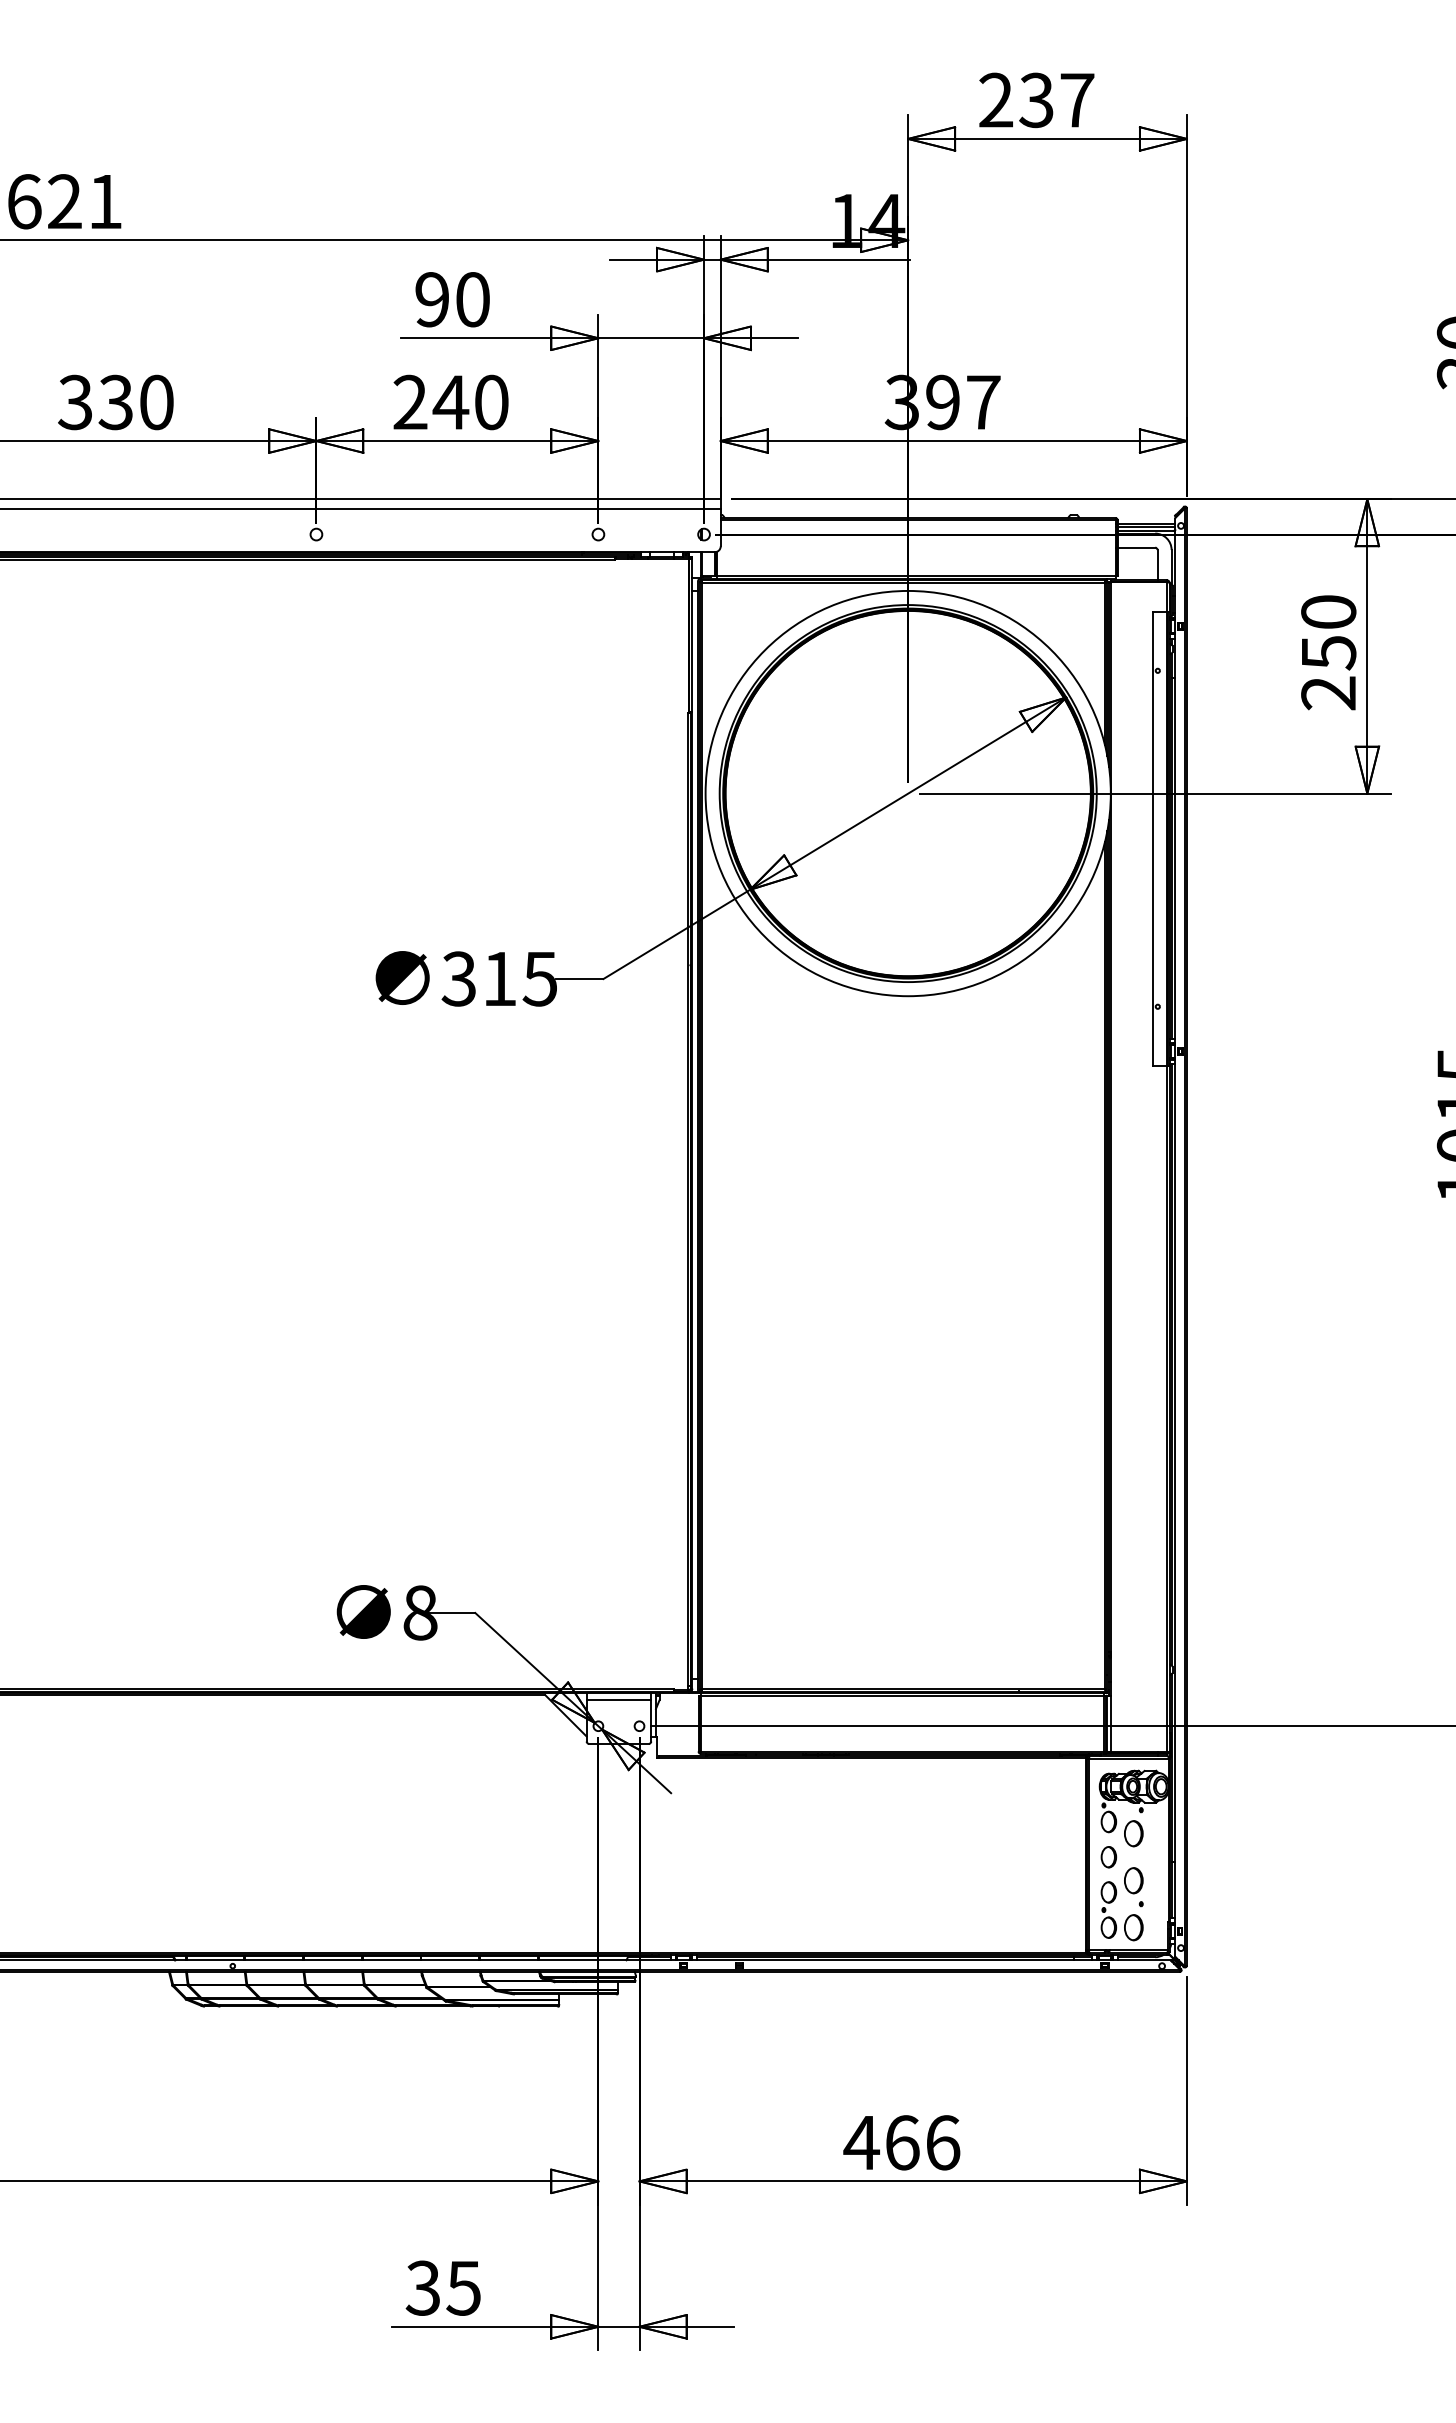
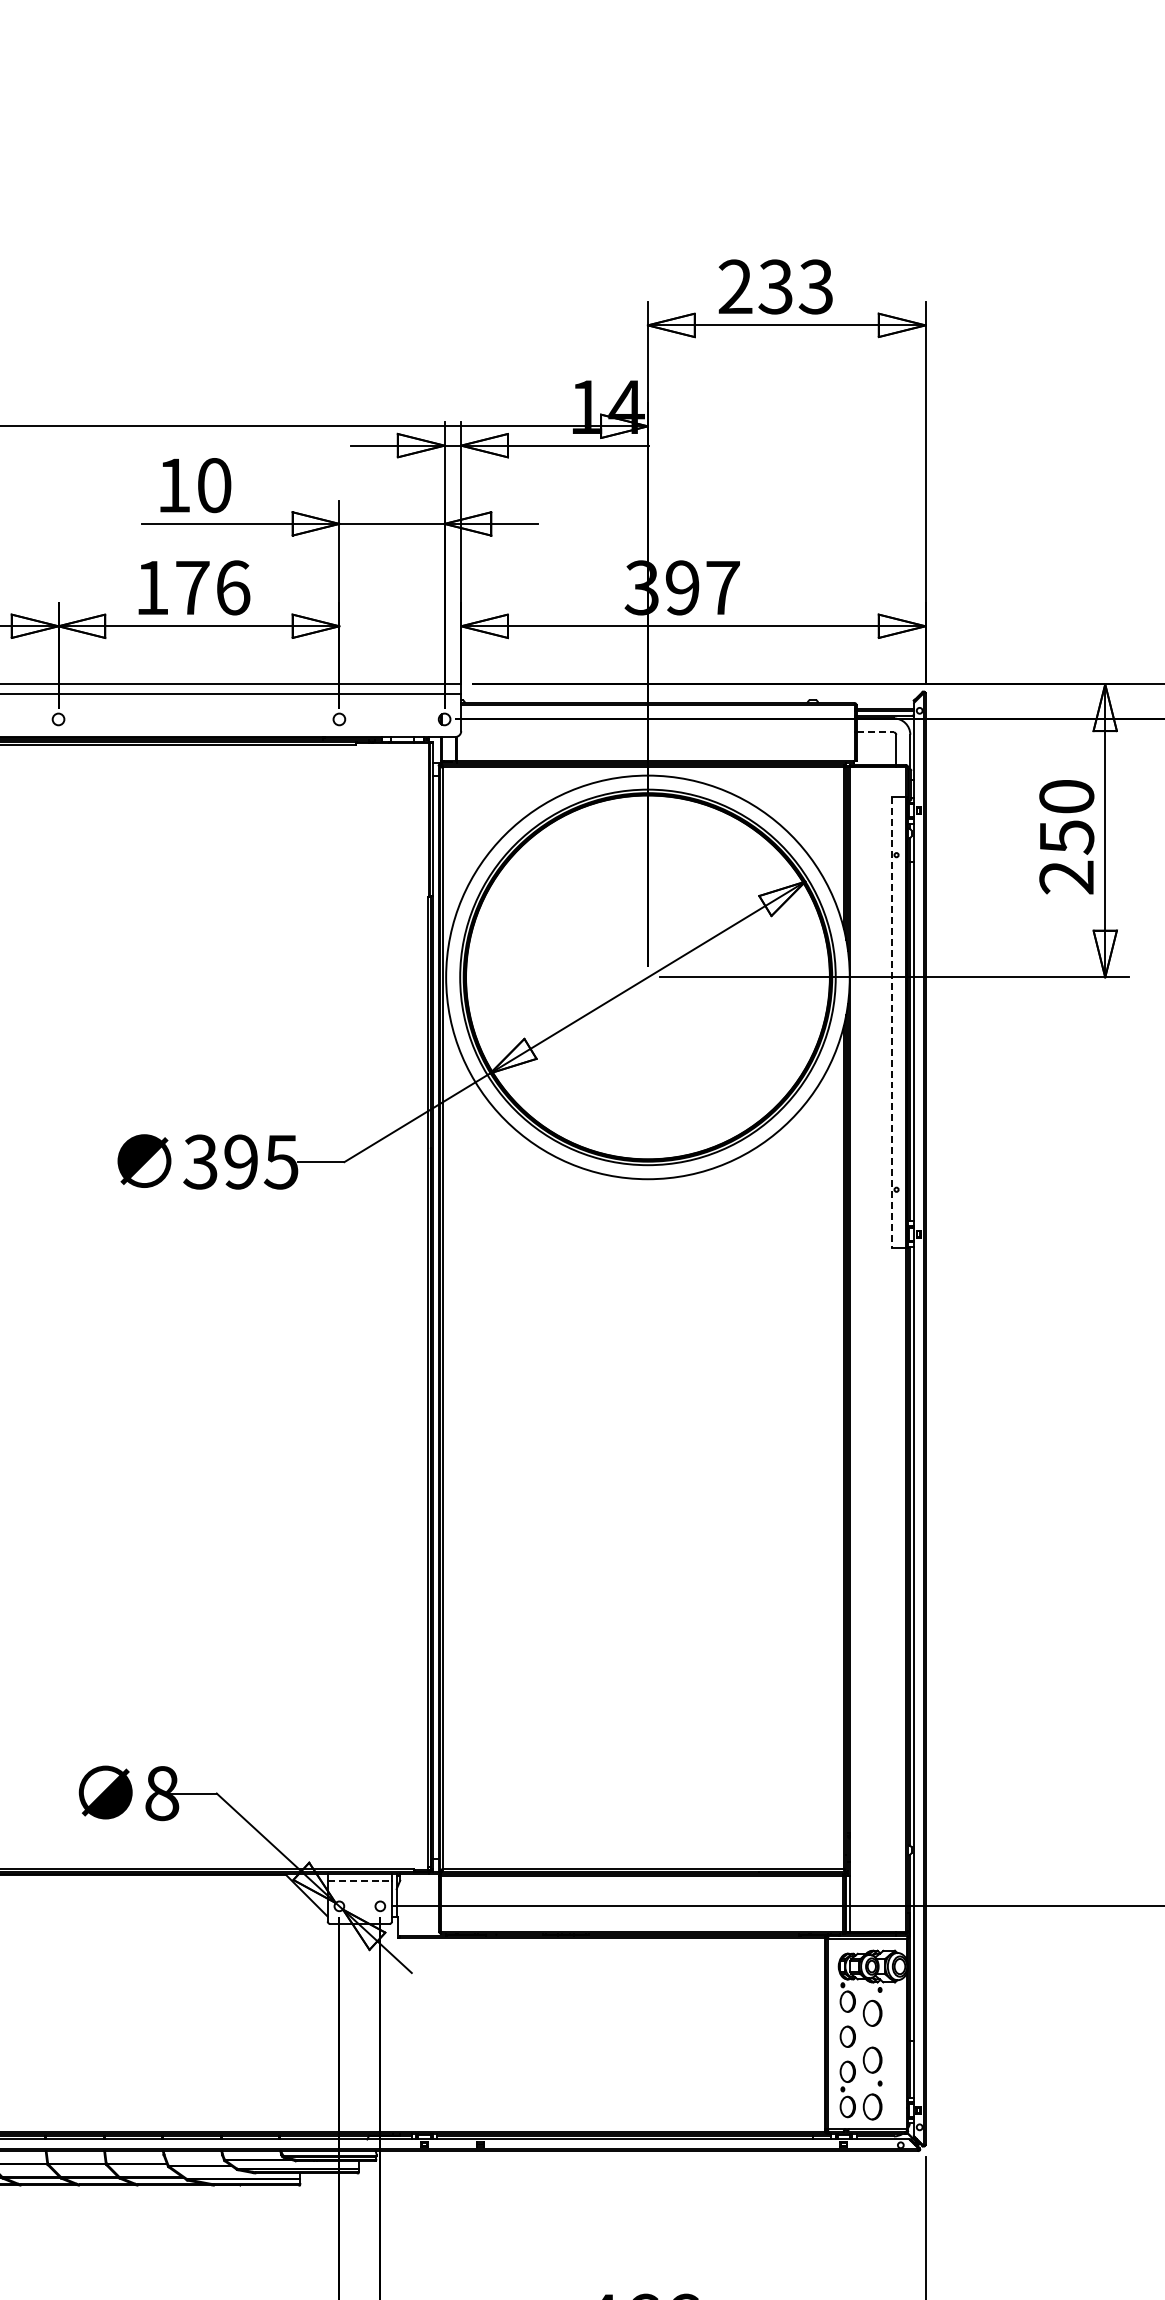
text: (1076, 100) -> (815, 287), 237 -> 233
text: (431, 299) -> (173, 485), 90 -> 10
text: (450, 402) -> (192, 587), 240 -> 176
line: (1136, 547) -> (875, 732), solid -> dashed
line: (1153, 838) -> (892, 1022), solid -> dashed
text: (499, 978) -> (240, 1161), 315 -> 395
line: (619, 1700) -> (360, 1880), solid -> dashed

